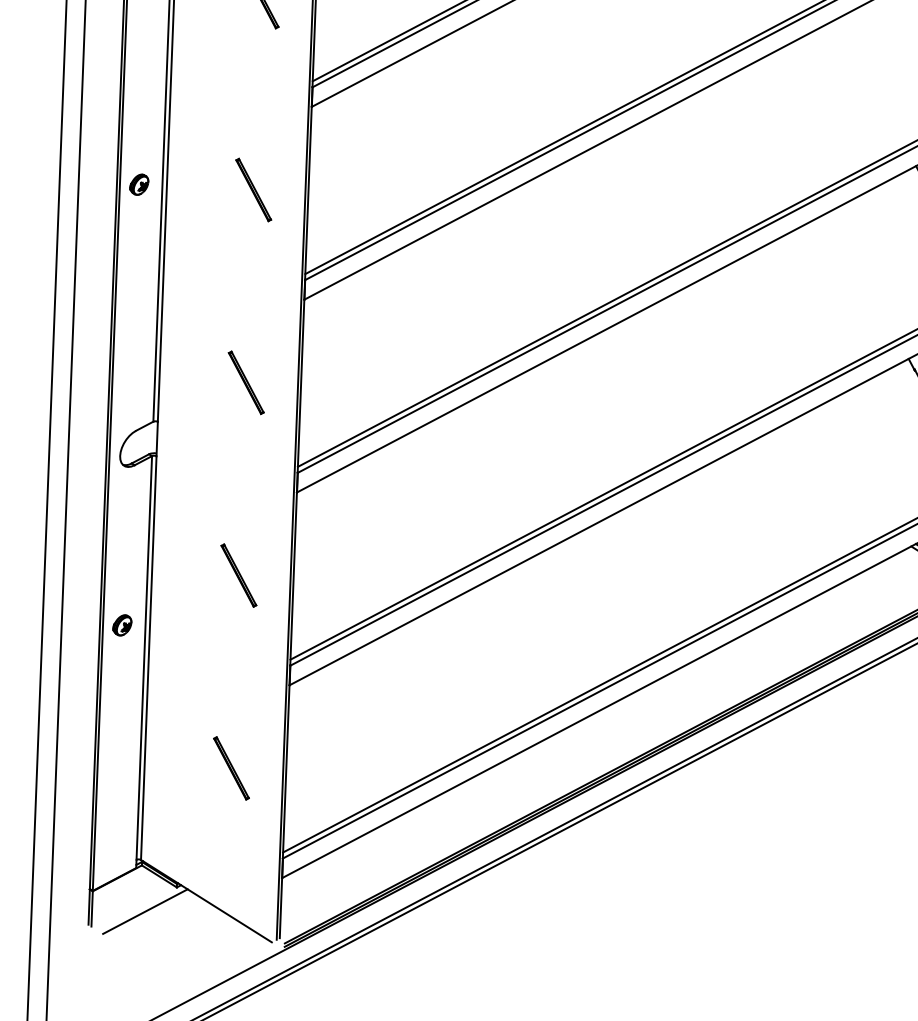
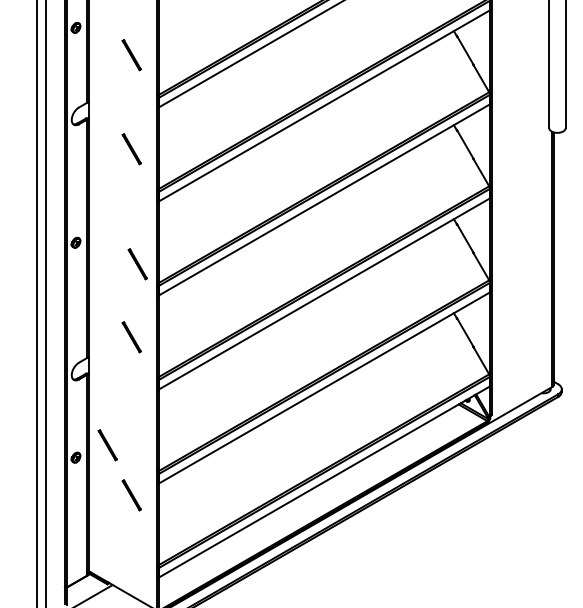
line: (253, 190) -> (137, 264), moved
line: (238, 576) -> (107, 445), moved
line: (230, 768) -> (131, 495), moved

